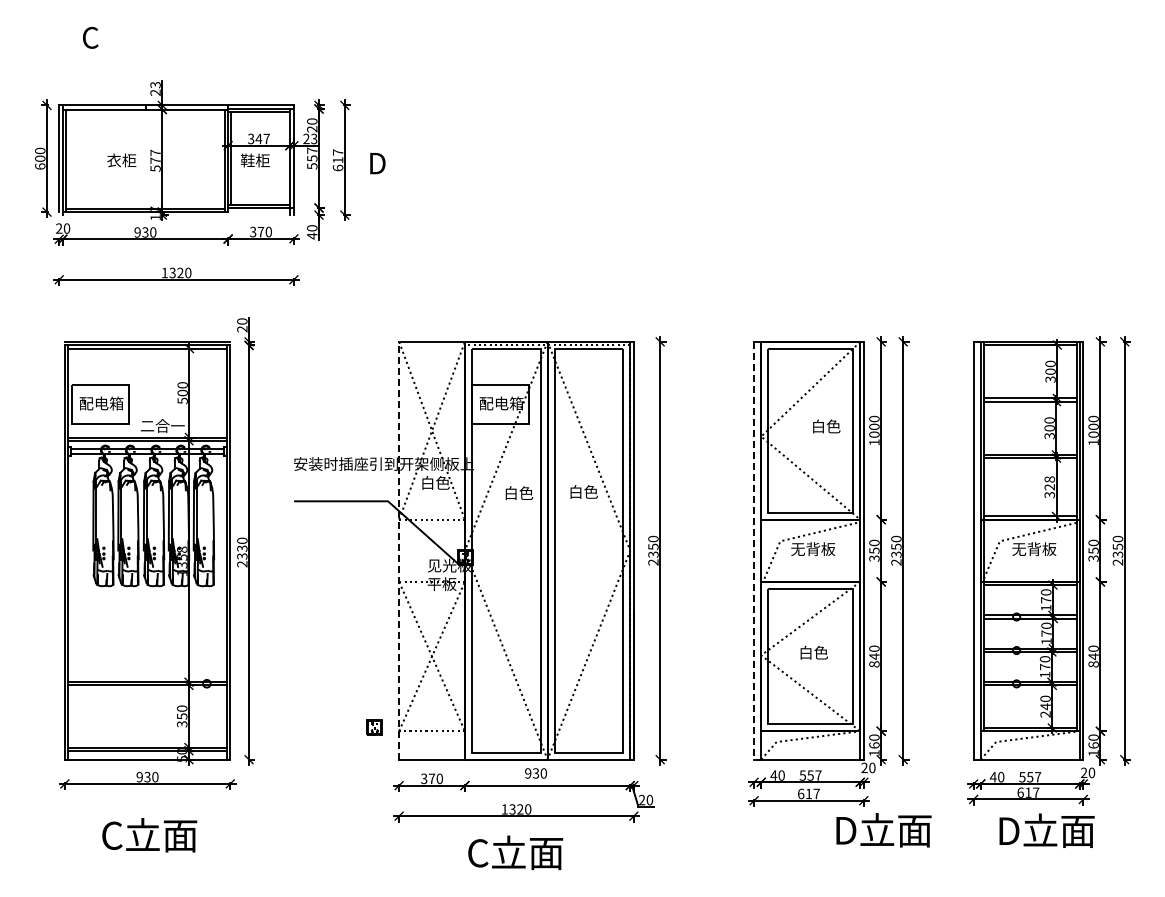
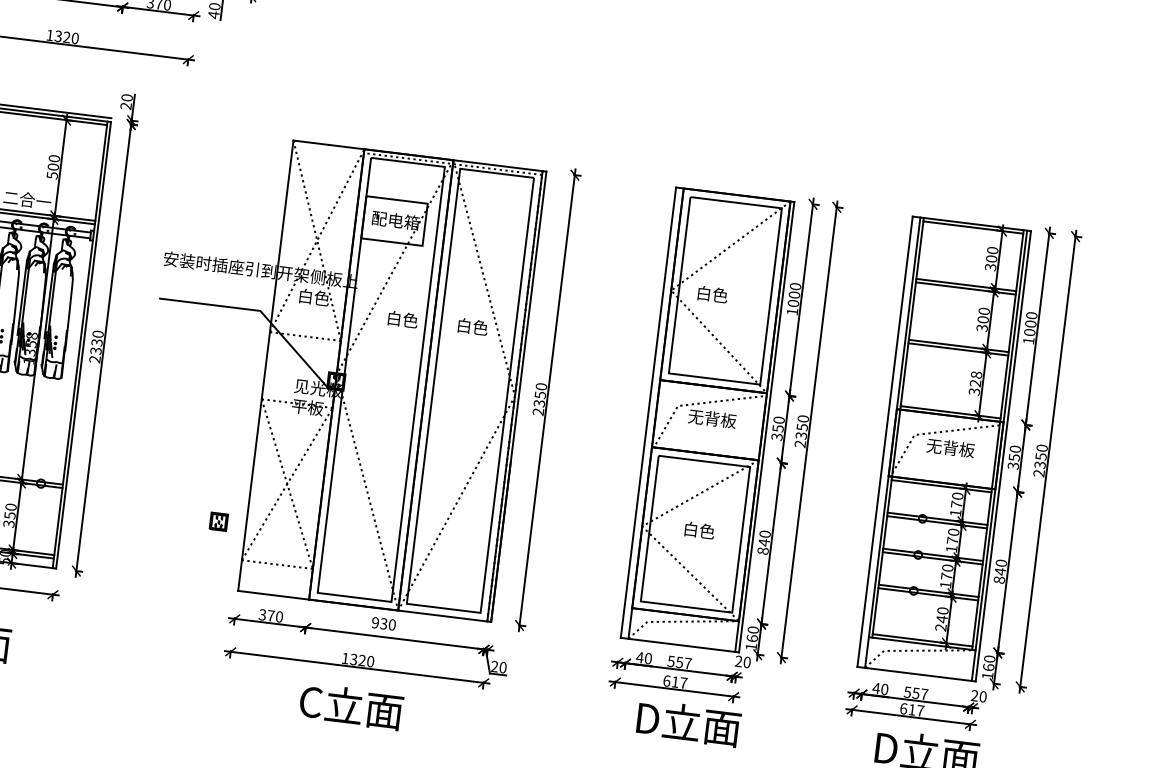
text: (826, 426) -> (712, 294), moved
line: (399, 550) -> (266, 365), dashed -> solid
line: (754, 550) -> (648, 412), dashed -> solid
part: (374, 727) -> (218, 521), moved
text: (883, 830) -> (688, 723), moved

